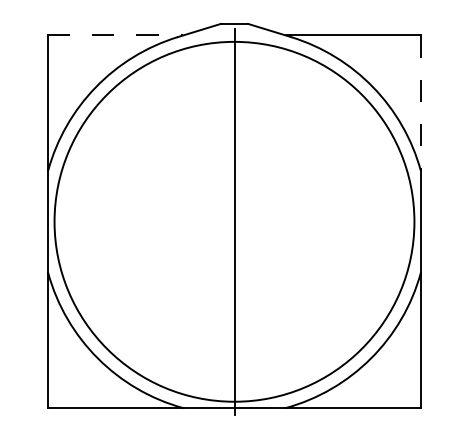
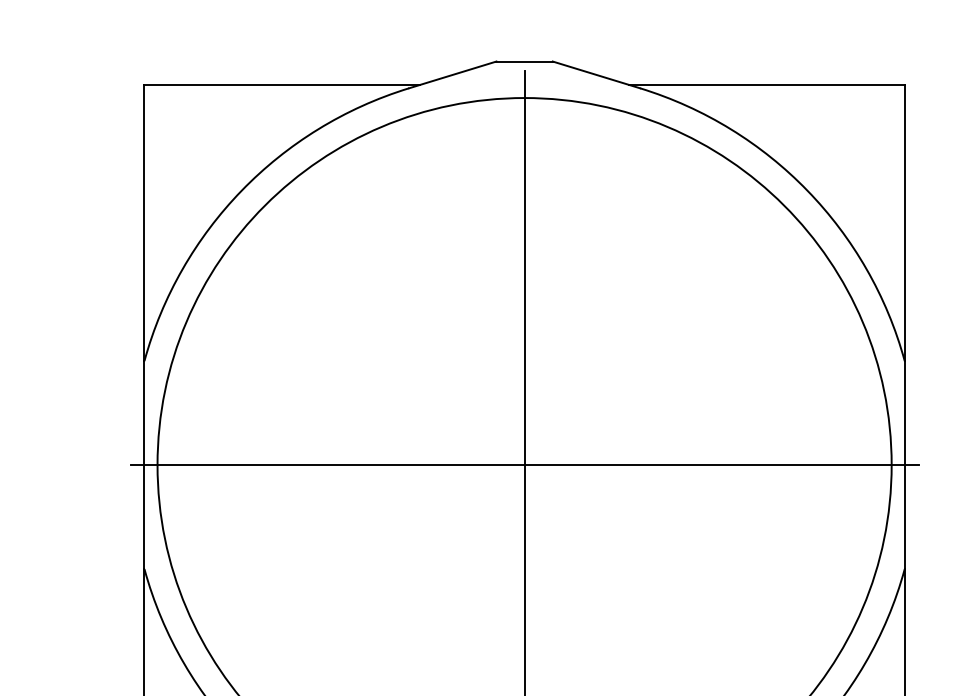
line: (115, 35) -> (281, 85), dashed -> solid
line: (420, 103) -> (904, 223), dashed -> solid
line: (234, 221) -> (524, 464), added

